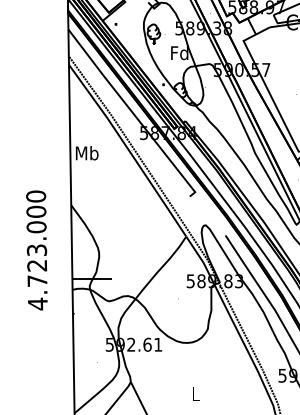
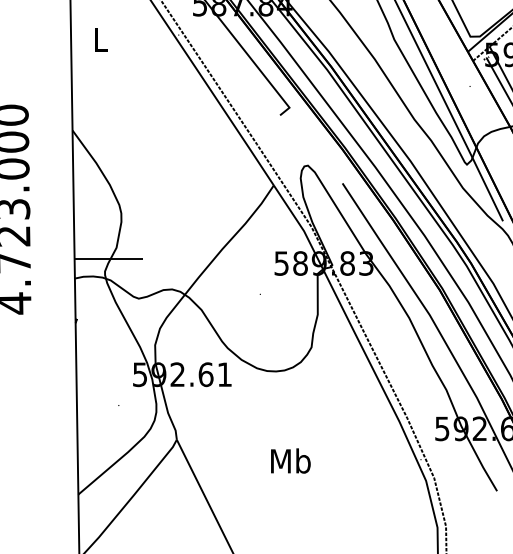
text: (86, 153) -> (99, 39), Mb -> L
text: (195, 394) -> (289, 461), L -> Mb

